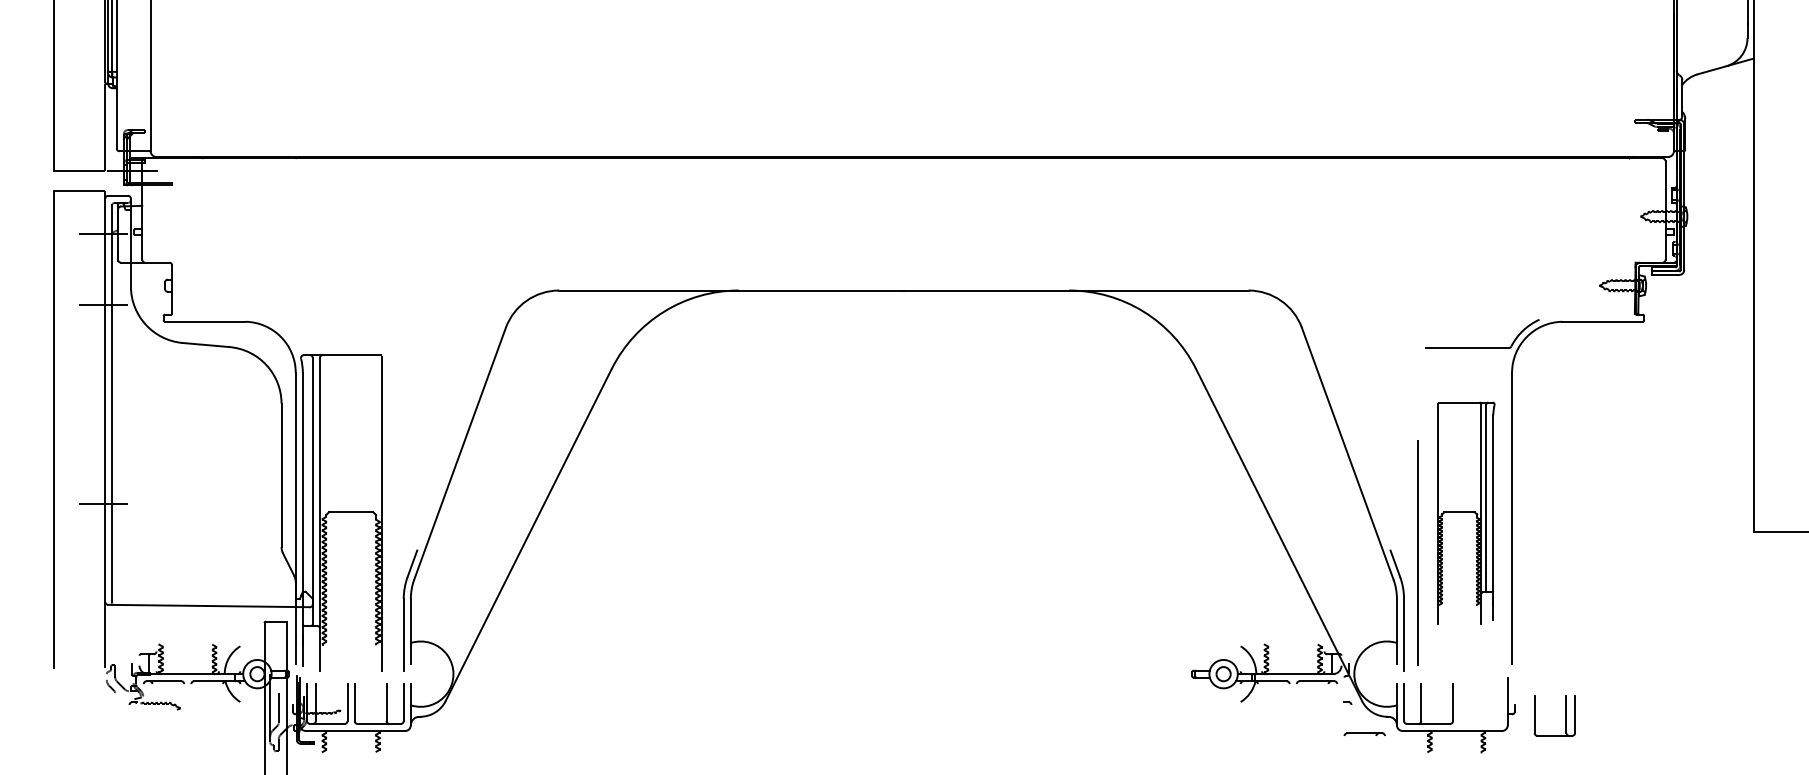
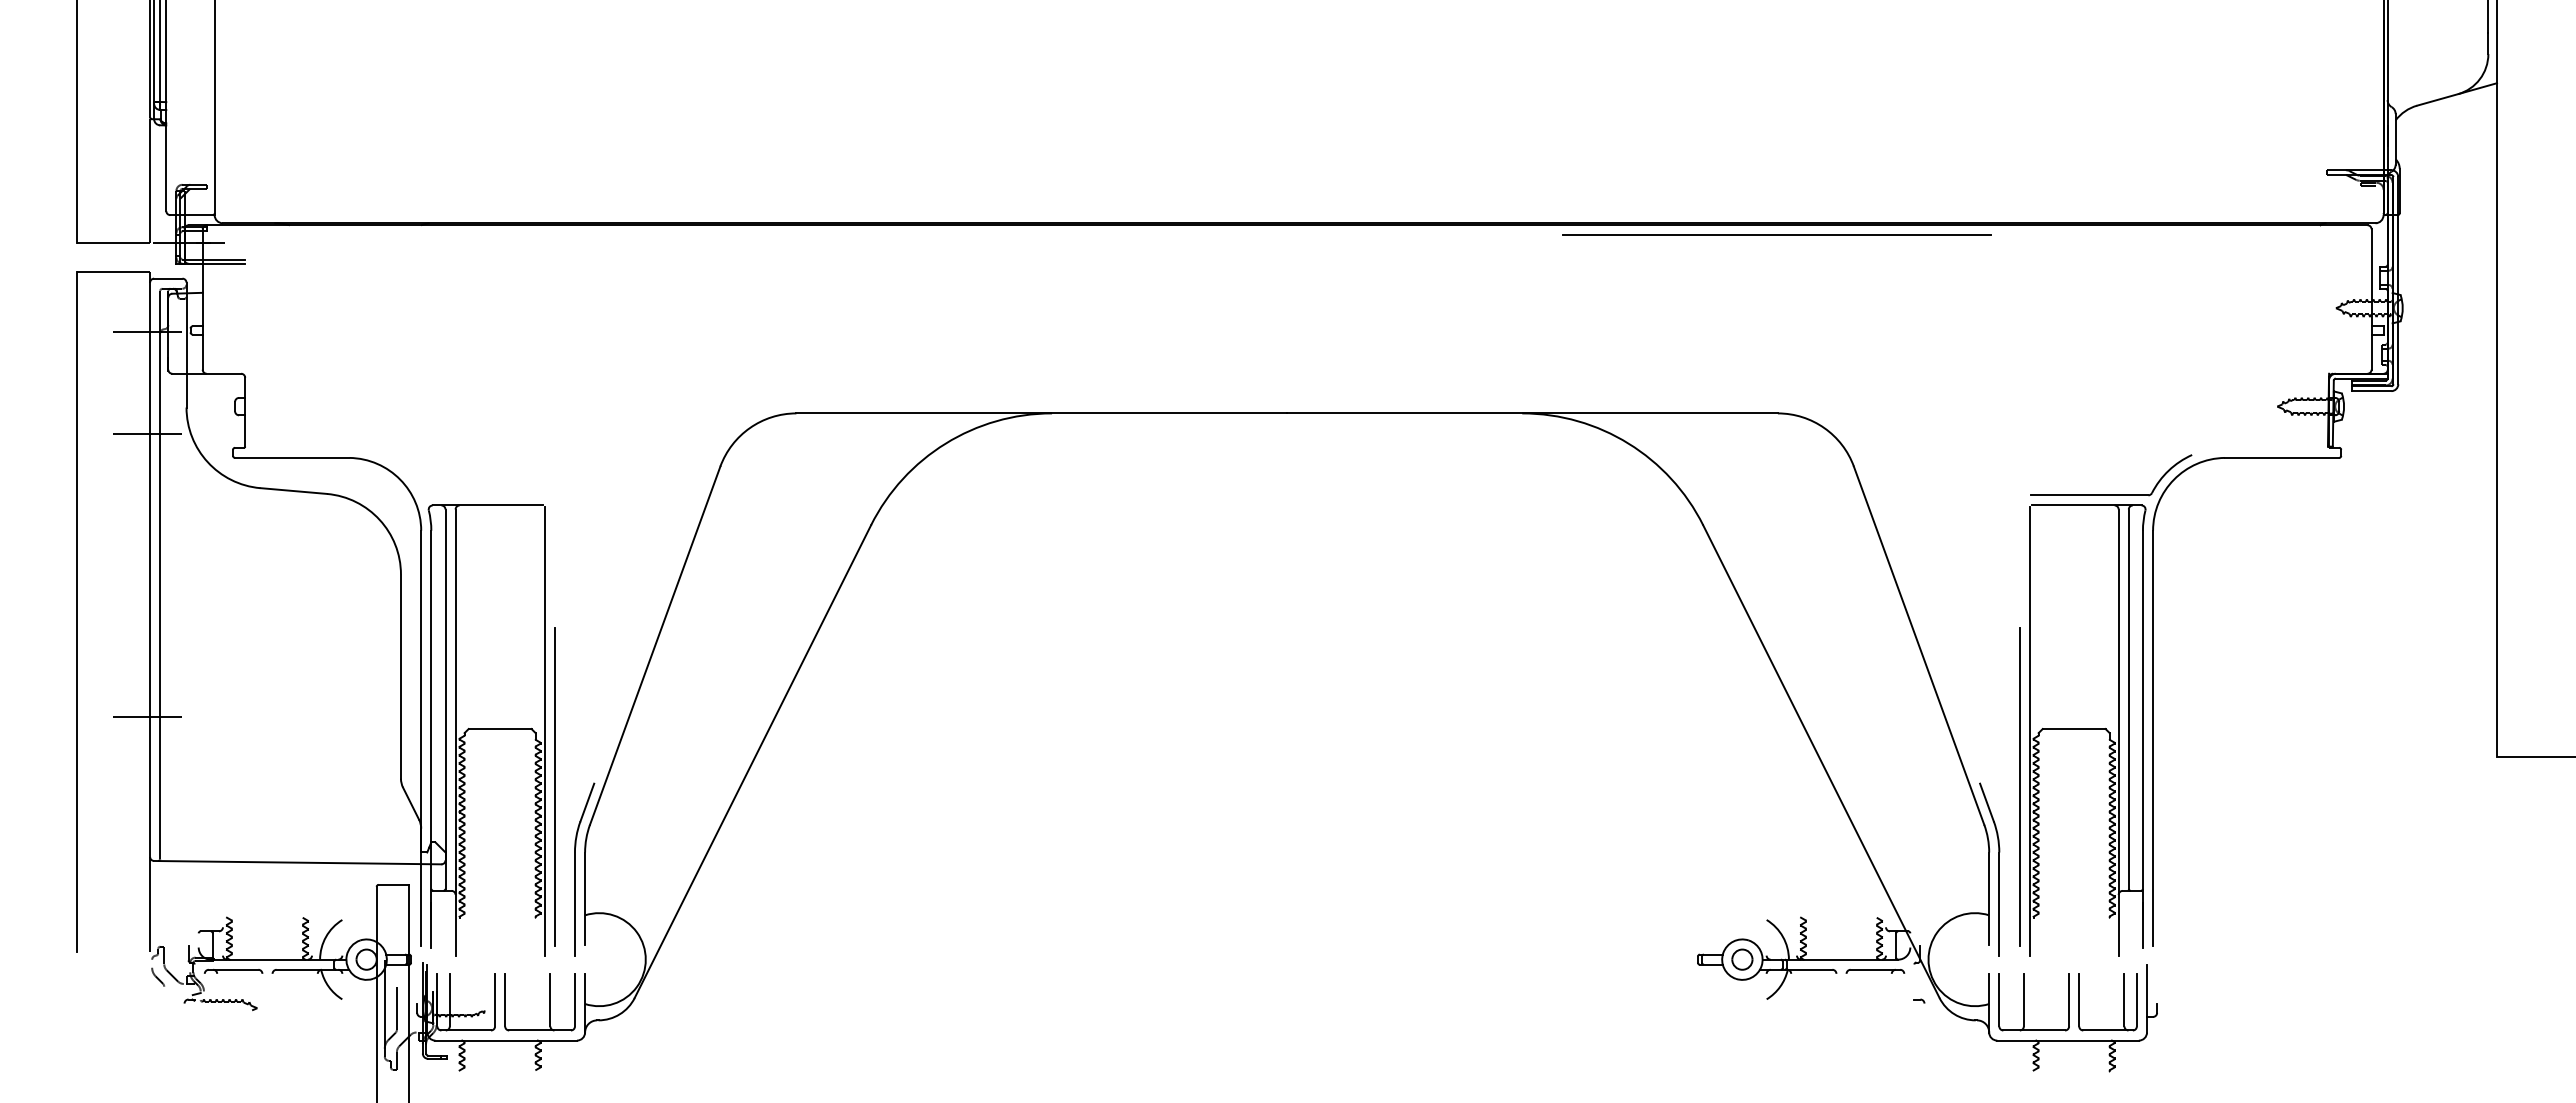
line: (1247, 165) -> (1776, 235), added
part: (1465, 513) -> (2087, 730), size x1.43
line: (389, 552) -> (554, 786), added
part: (1565, 716) -> (2123, 1002), moved
part: (1364, 734) -> (1943, 1045), removed

